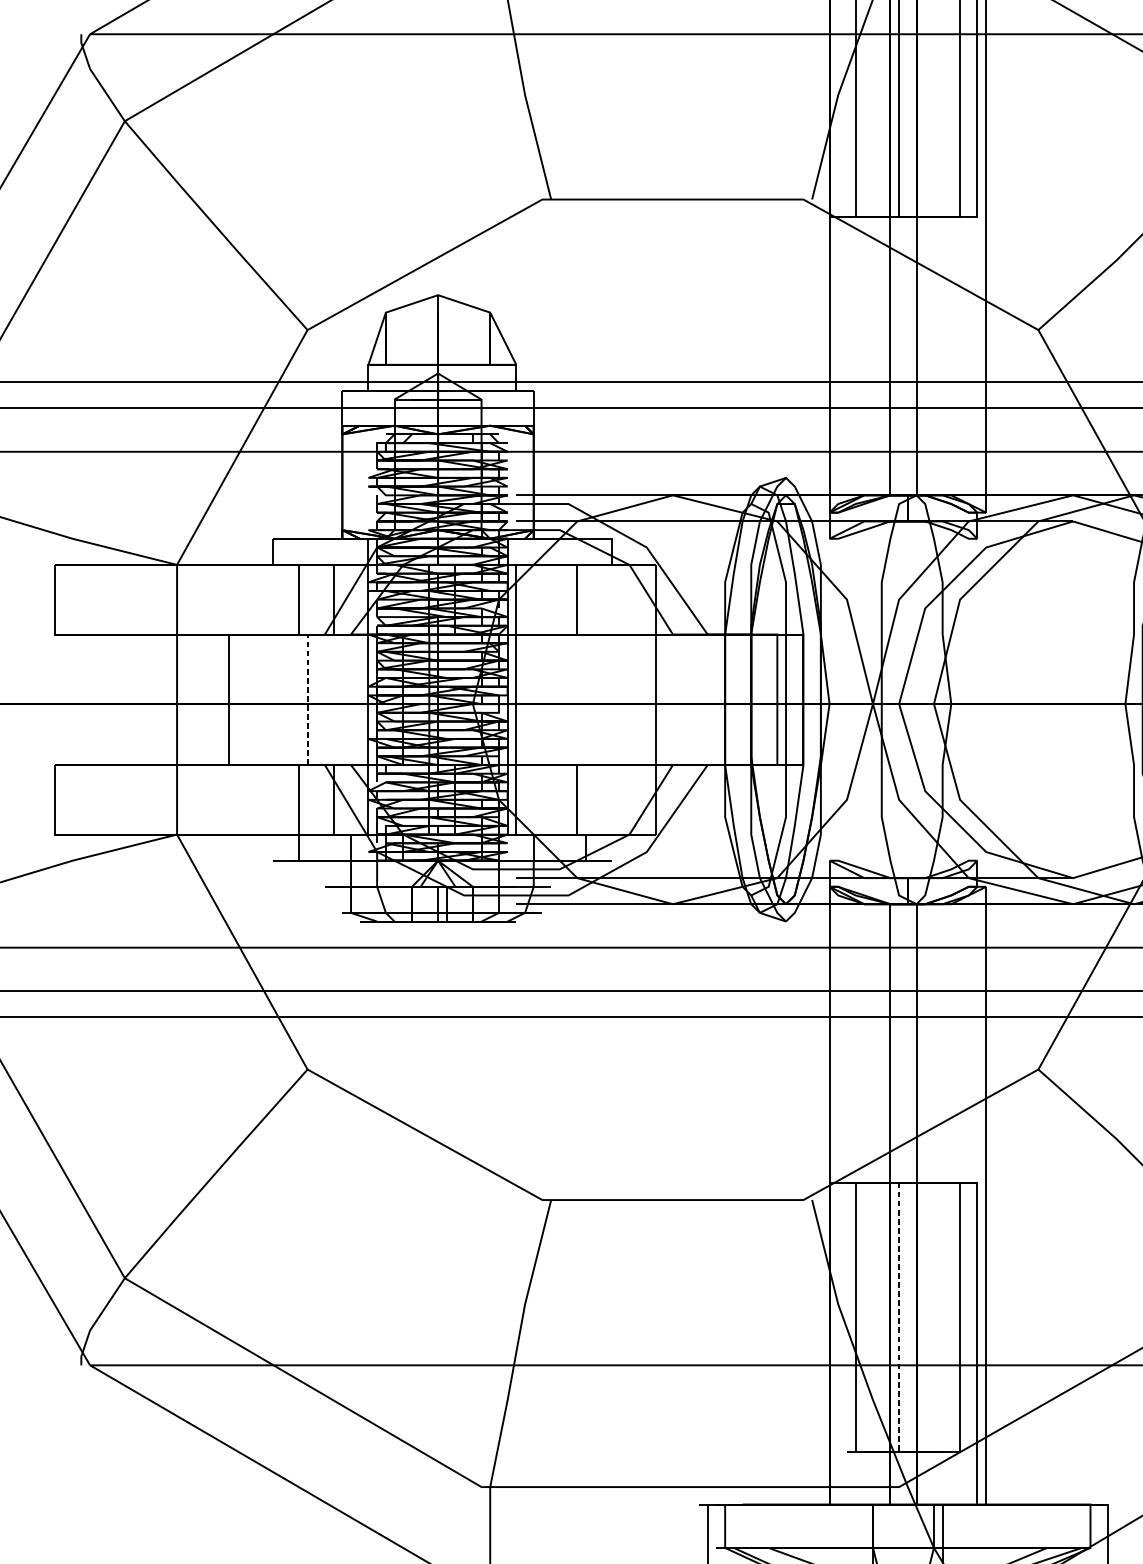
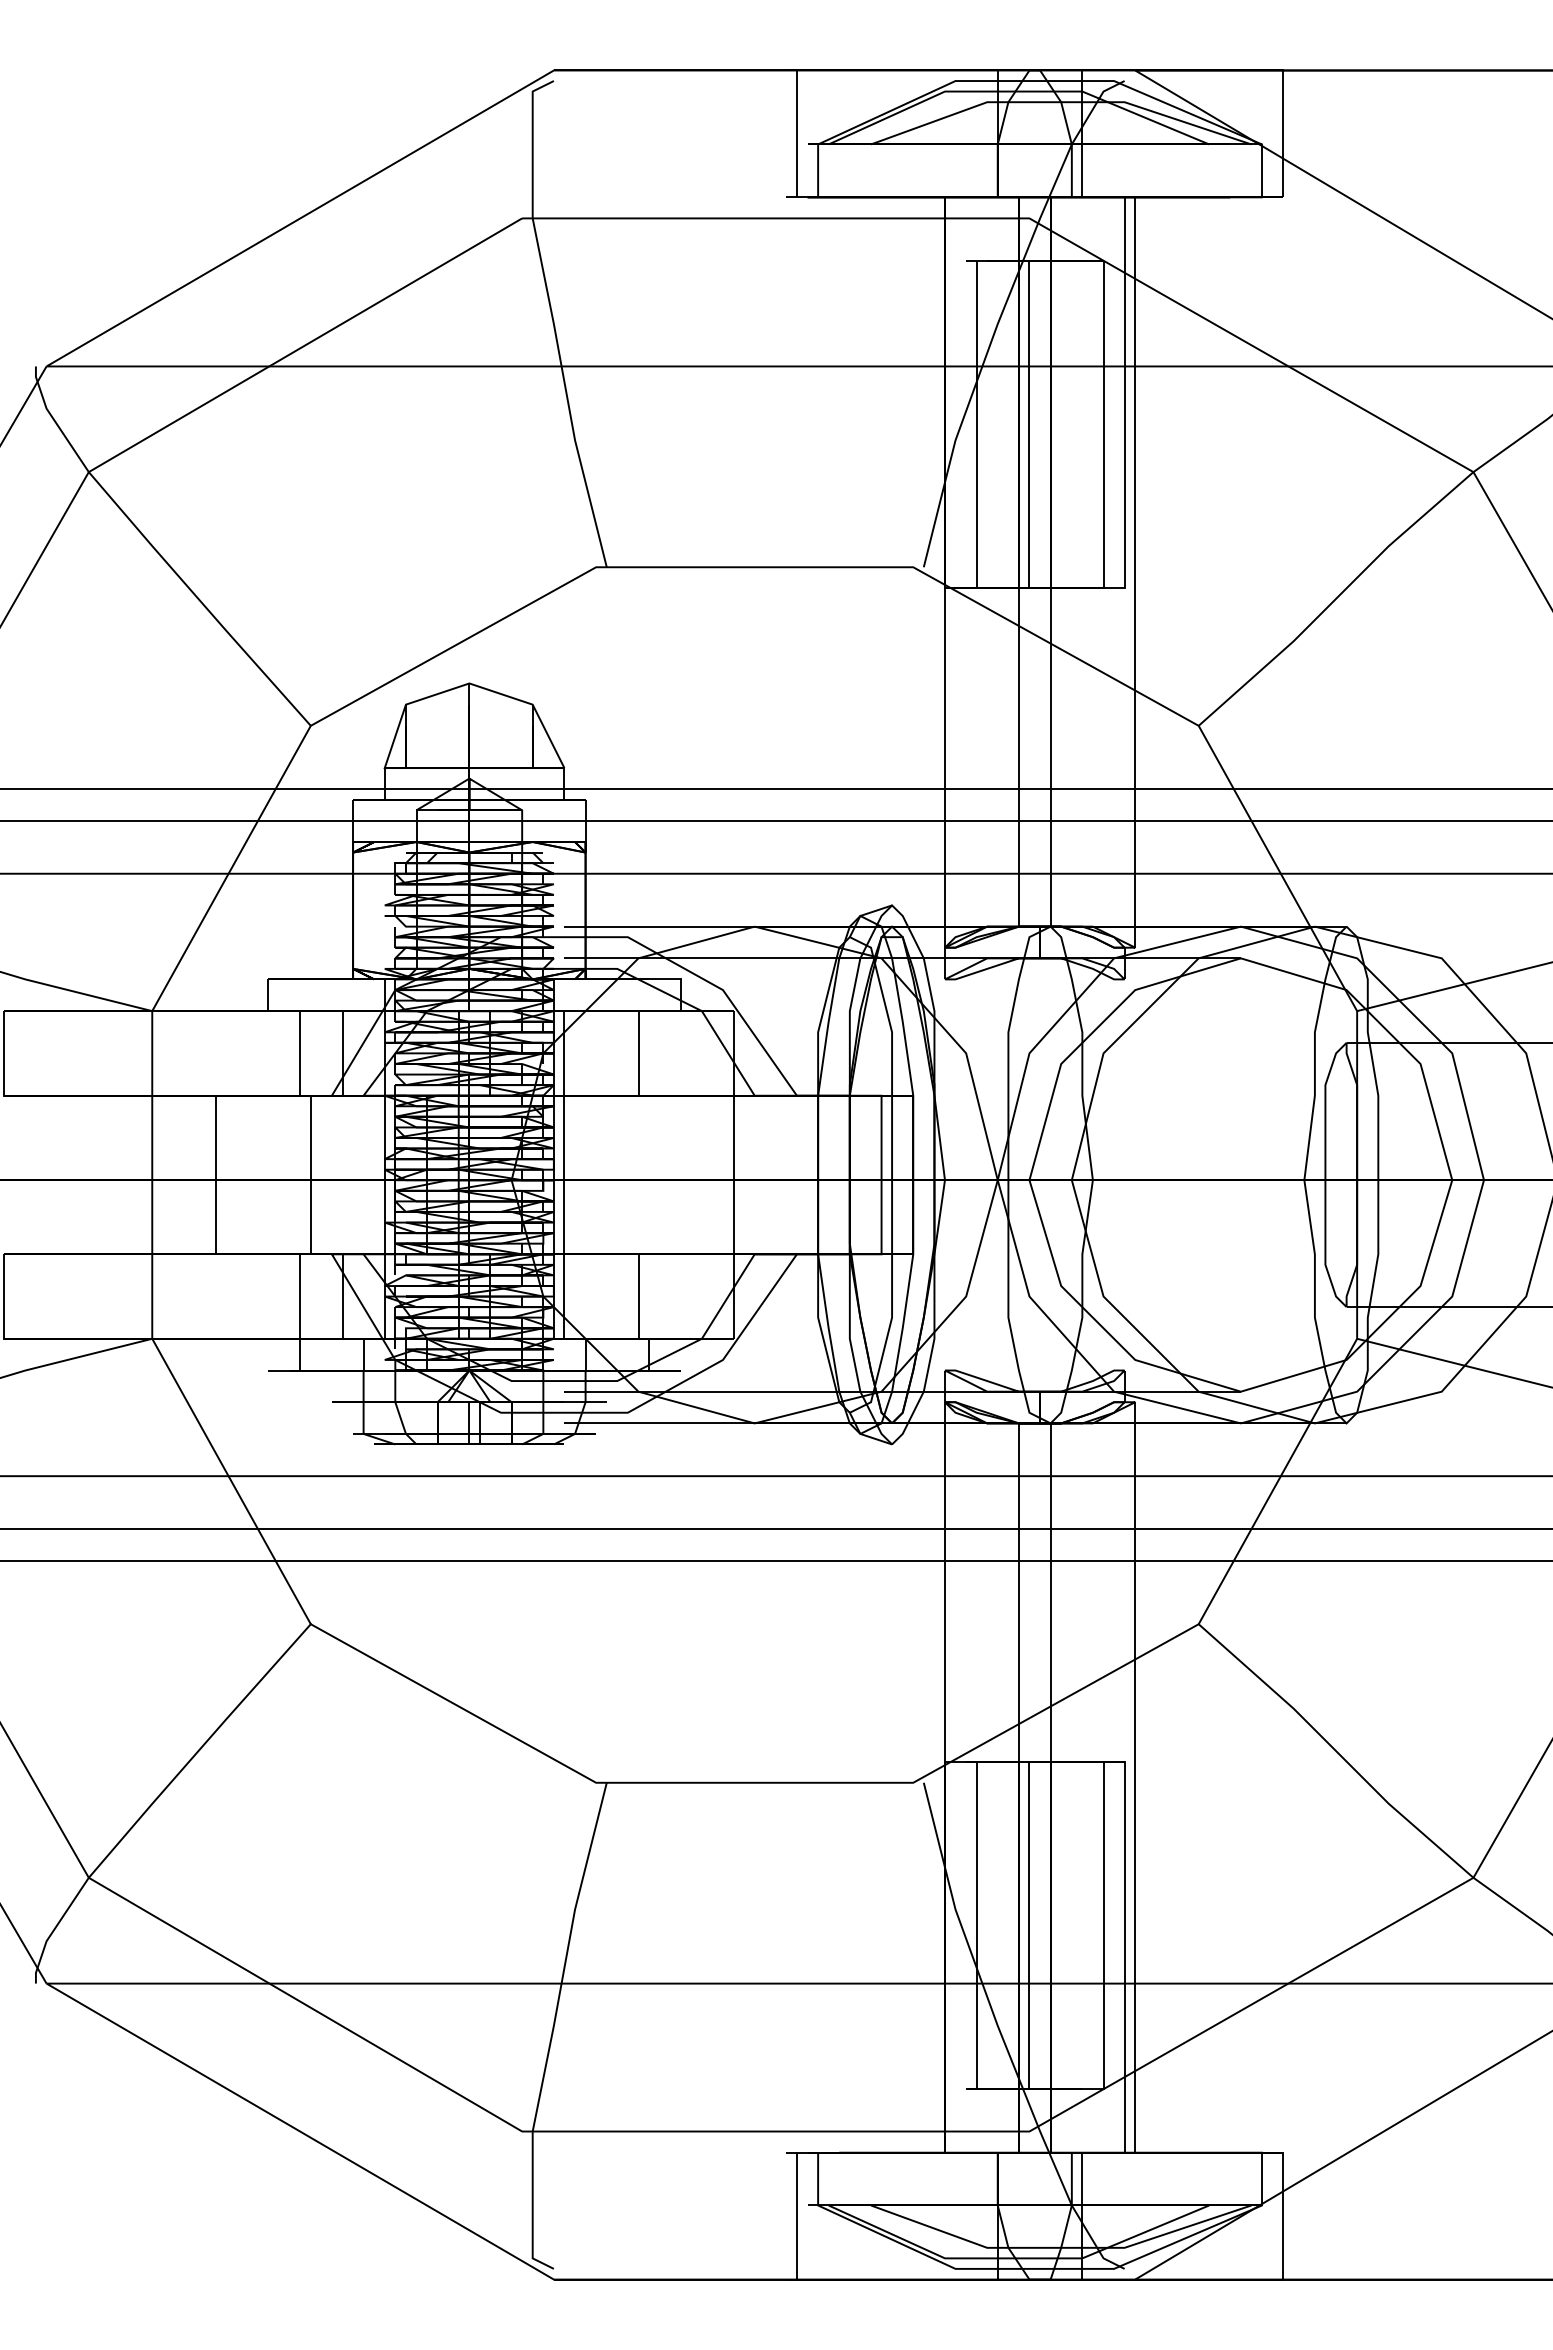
line: (307, 699) -> (310, 1174), dashed -> solid
line: (899, 1317) -> (1029, 1925), dashed -> solid

